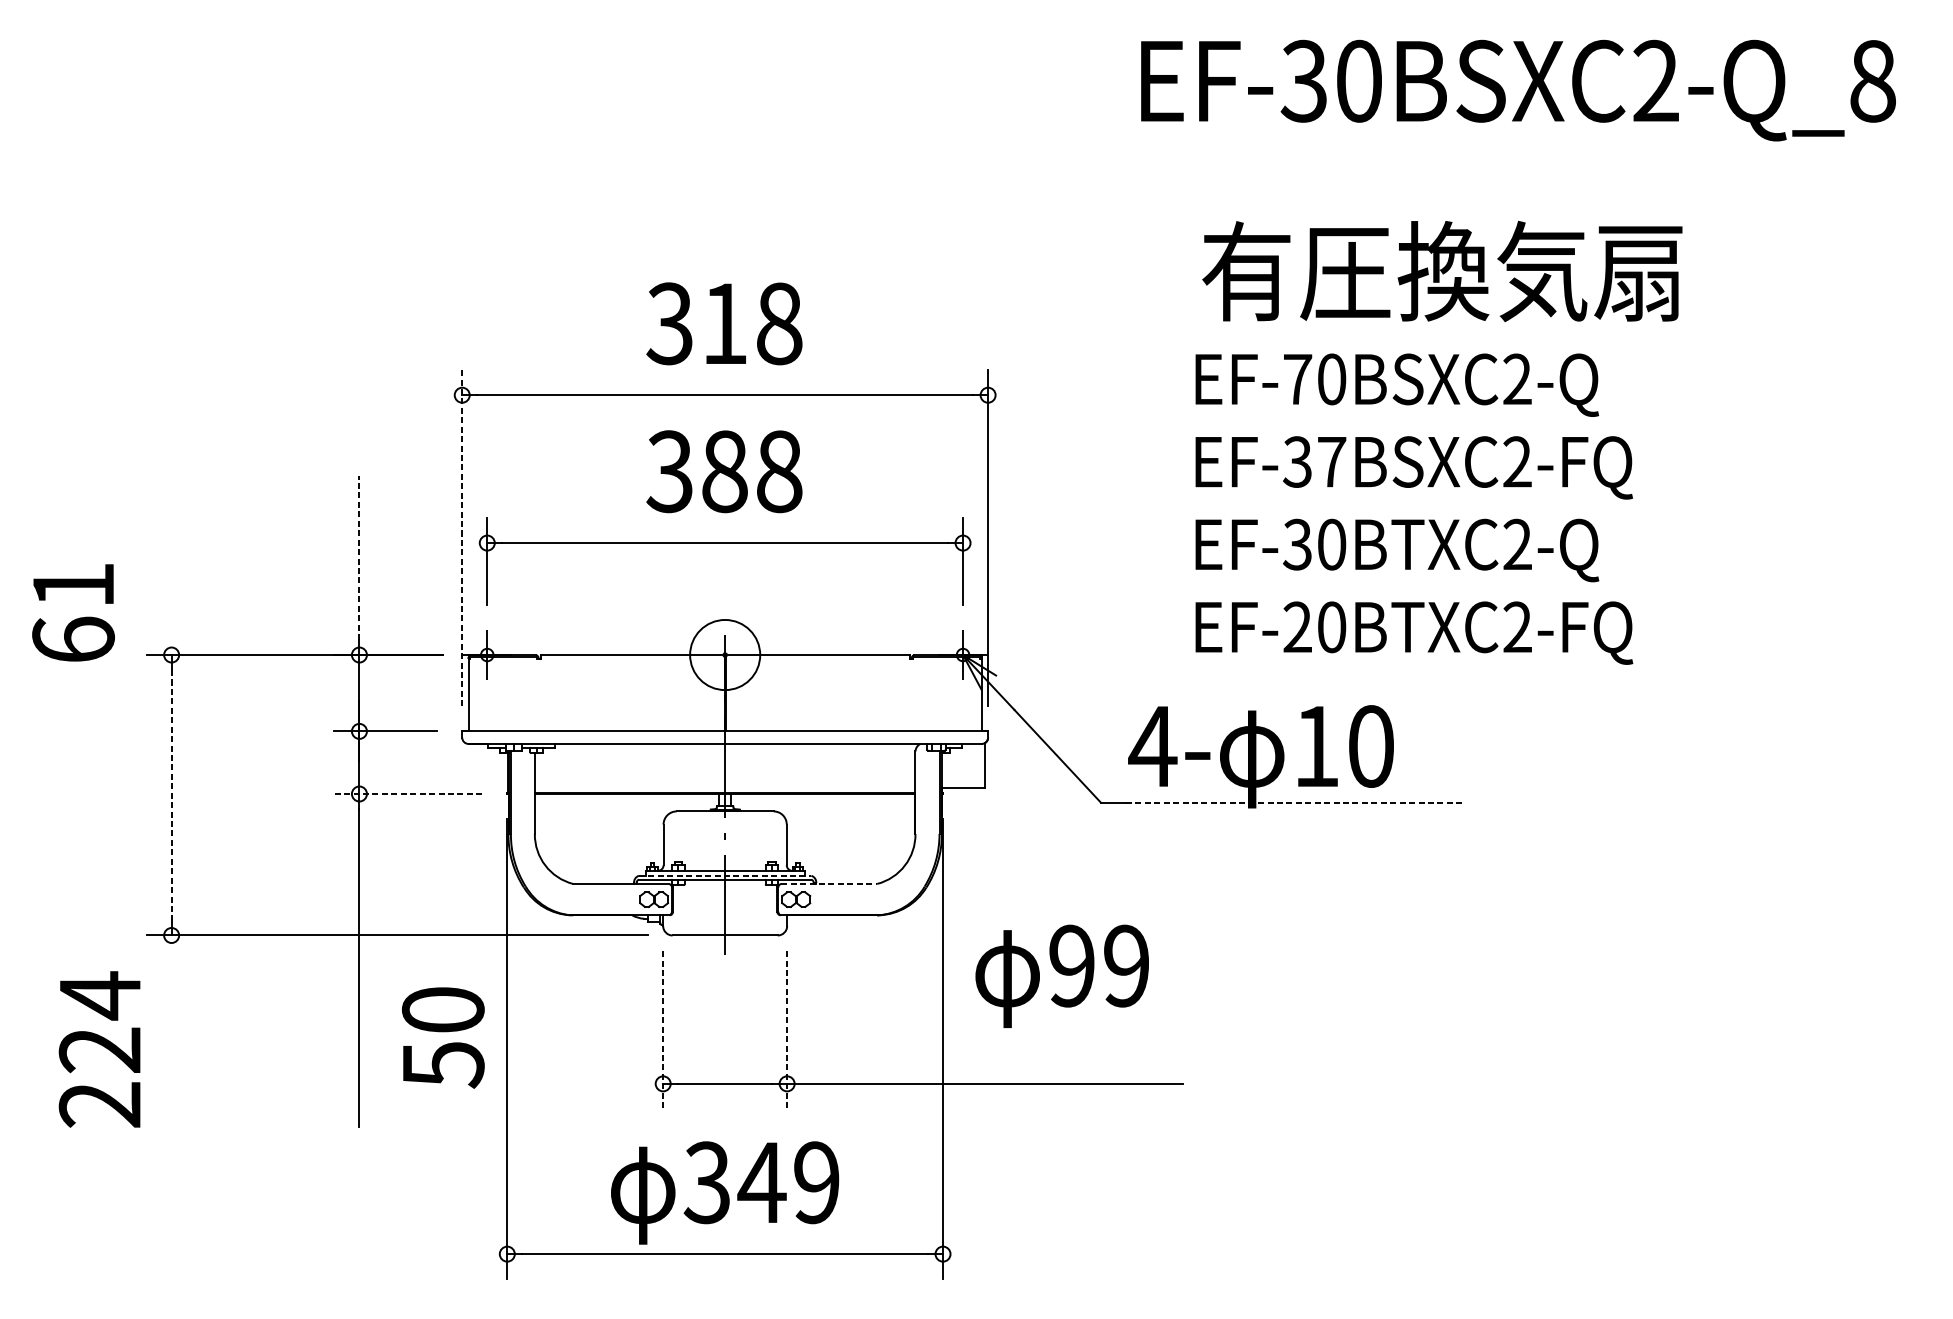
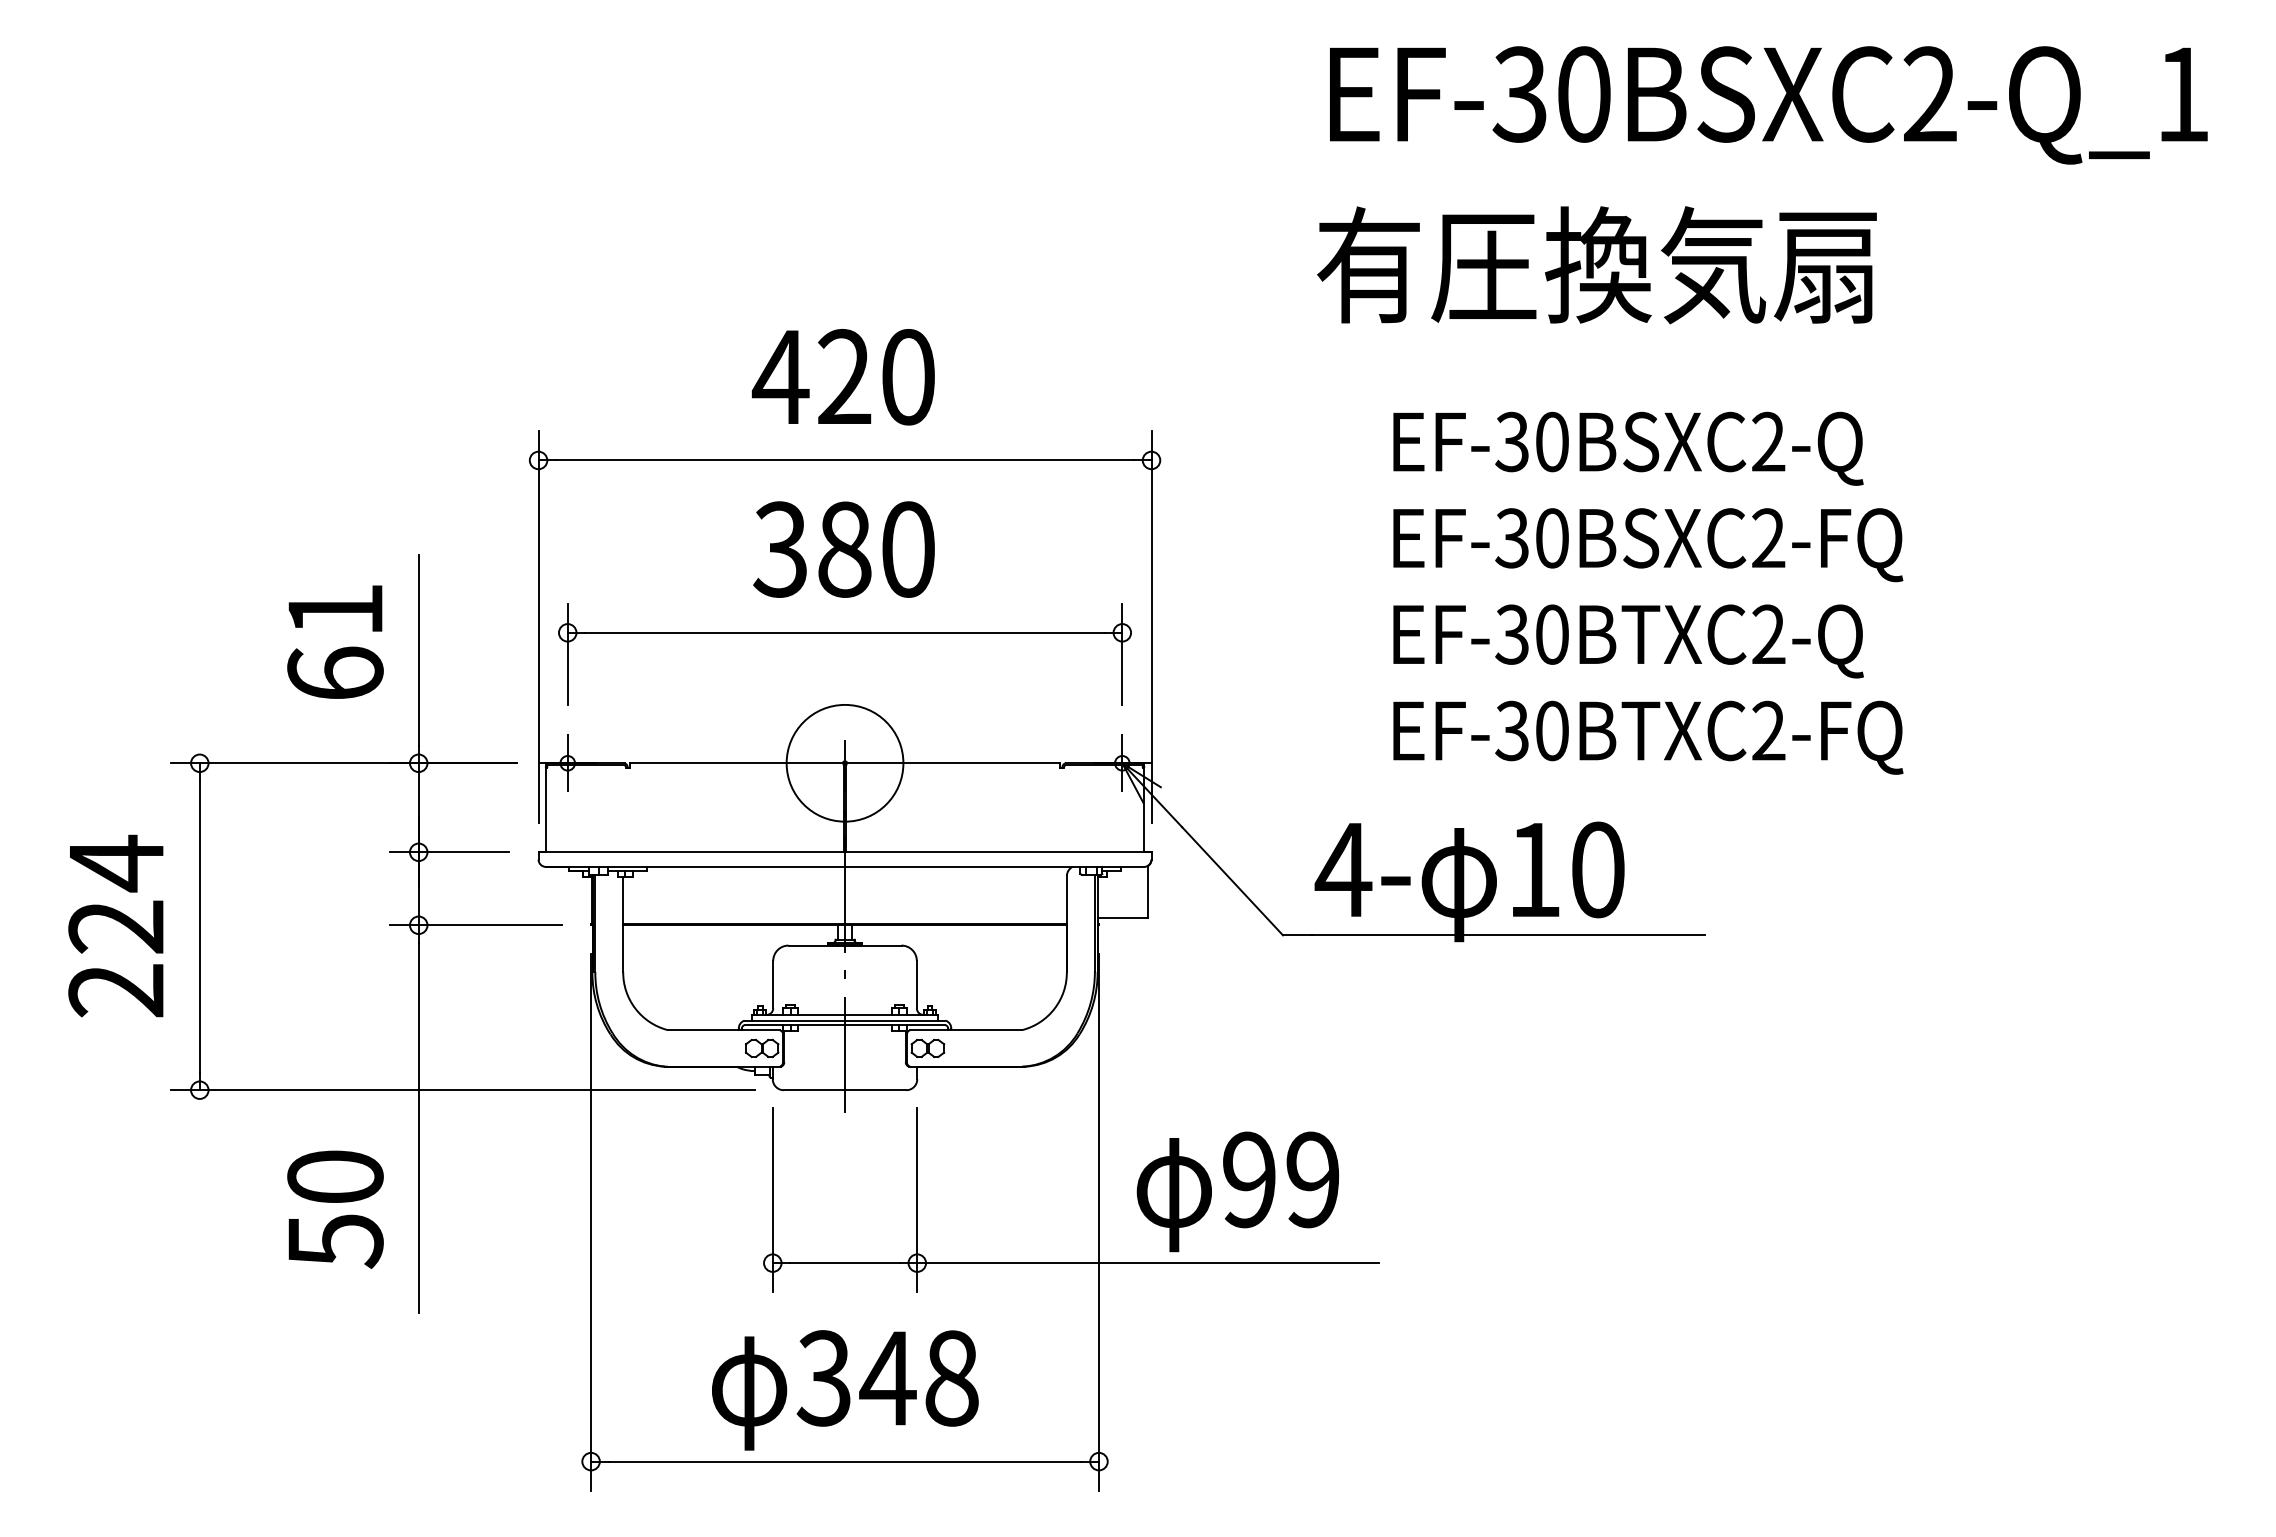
text: (1872, 81) -> (2182, 94), EF-30BSXC2-Q_8 -> EF-30BSXC2-Q_1
text: (1441, 271) -> (1596, 265), moved
text: (723, 324) -> (843, 377), 318 -> 420
text: (1297, 378) -> (1512, 441), EF-70BSXC2-Q -> EF-30BSXC2-Q
text: (1332, 462) -> (1552, 538), EF-37BSXC2-FQ -> EF-30BSXC2-FQ
text: (779, 471) -> (908, 549), 388 -> 380
line: (462, 538) -> (538, 627), dashed -> solid
line: (359, 557) -> (418, 649), dashed -> solid
text: (73, 612) -> (335, 641), moved
text: (1296, 627) -> (1511, 731), EF-20BTXC2-FQ -> EF-30BTXC2-FQ
circle: (724, 654) -> (844, 762), size x1.43
line: (408, 794) -> (475, 925), dashed -> solid
line: (171, 795) -> (199, 926), dashed -> solid
line: (1294, 802) -> (1508, 935), dashed -> solid
line: (725, 875) -> (845, 1020), dashed -> solid
line: (829, 884) -> (966, 1030), dashed -> solid
text: (1061, 976) -> (1237, 1191), moved
line: (662, 1030) -> (772, 1200), dashed -> solid
line: (787, 1030) -> (917, 1200), dashed -> solid
text: (443, 1037) -> (335, 1209), moved
text: (99, 1048) -> (115, 925), moved
text: (816, 1182) -> (951, 1378), 349 -> 348

